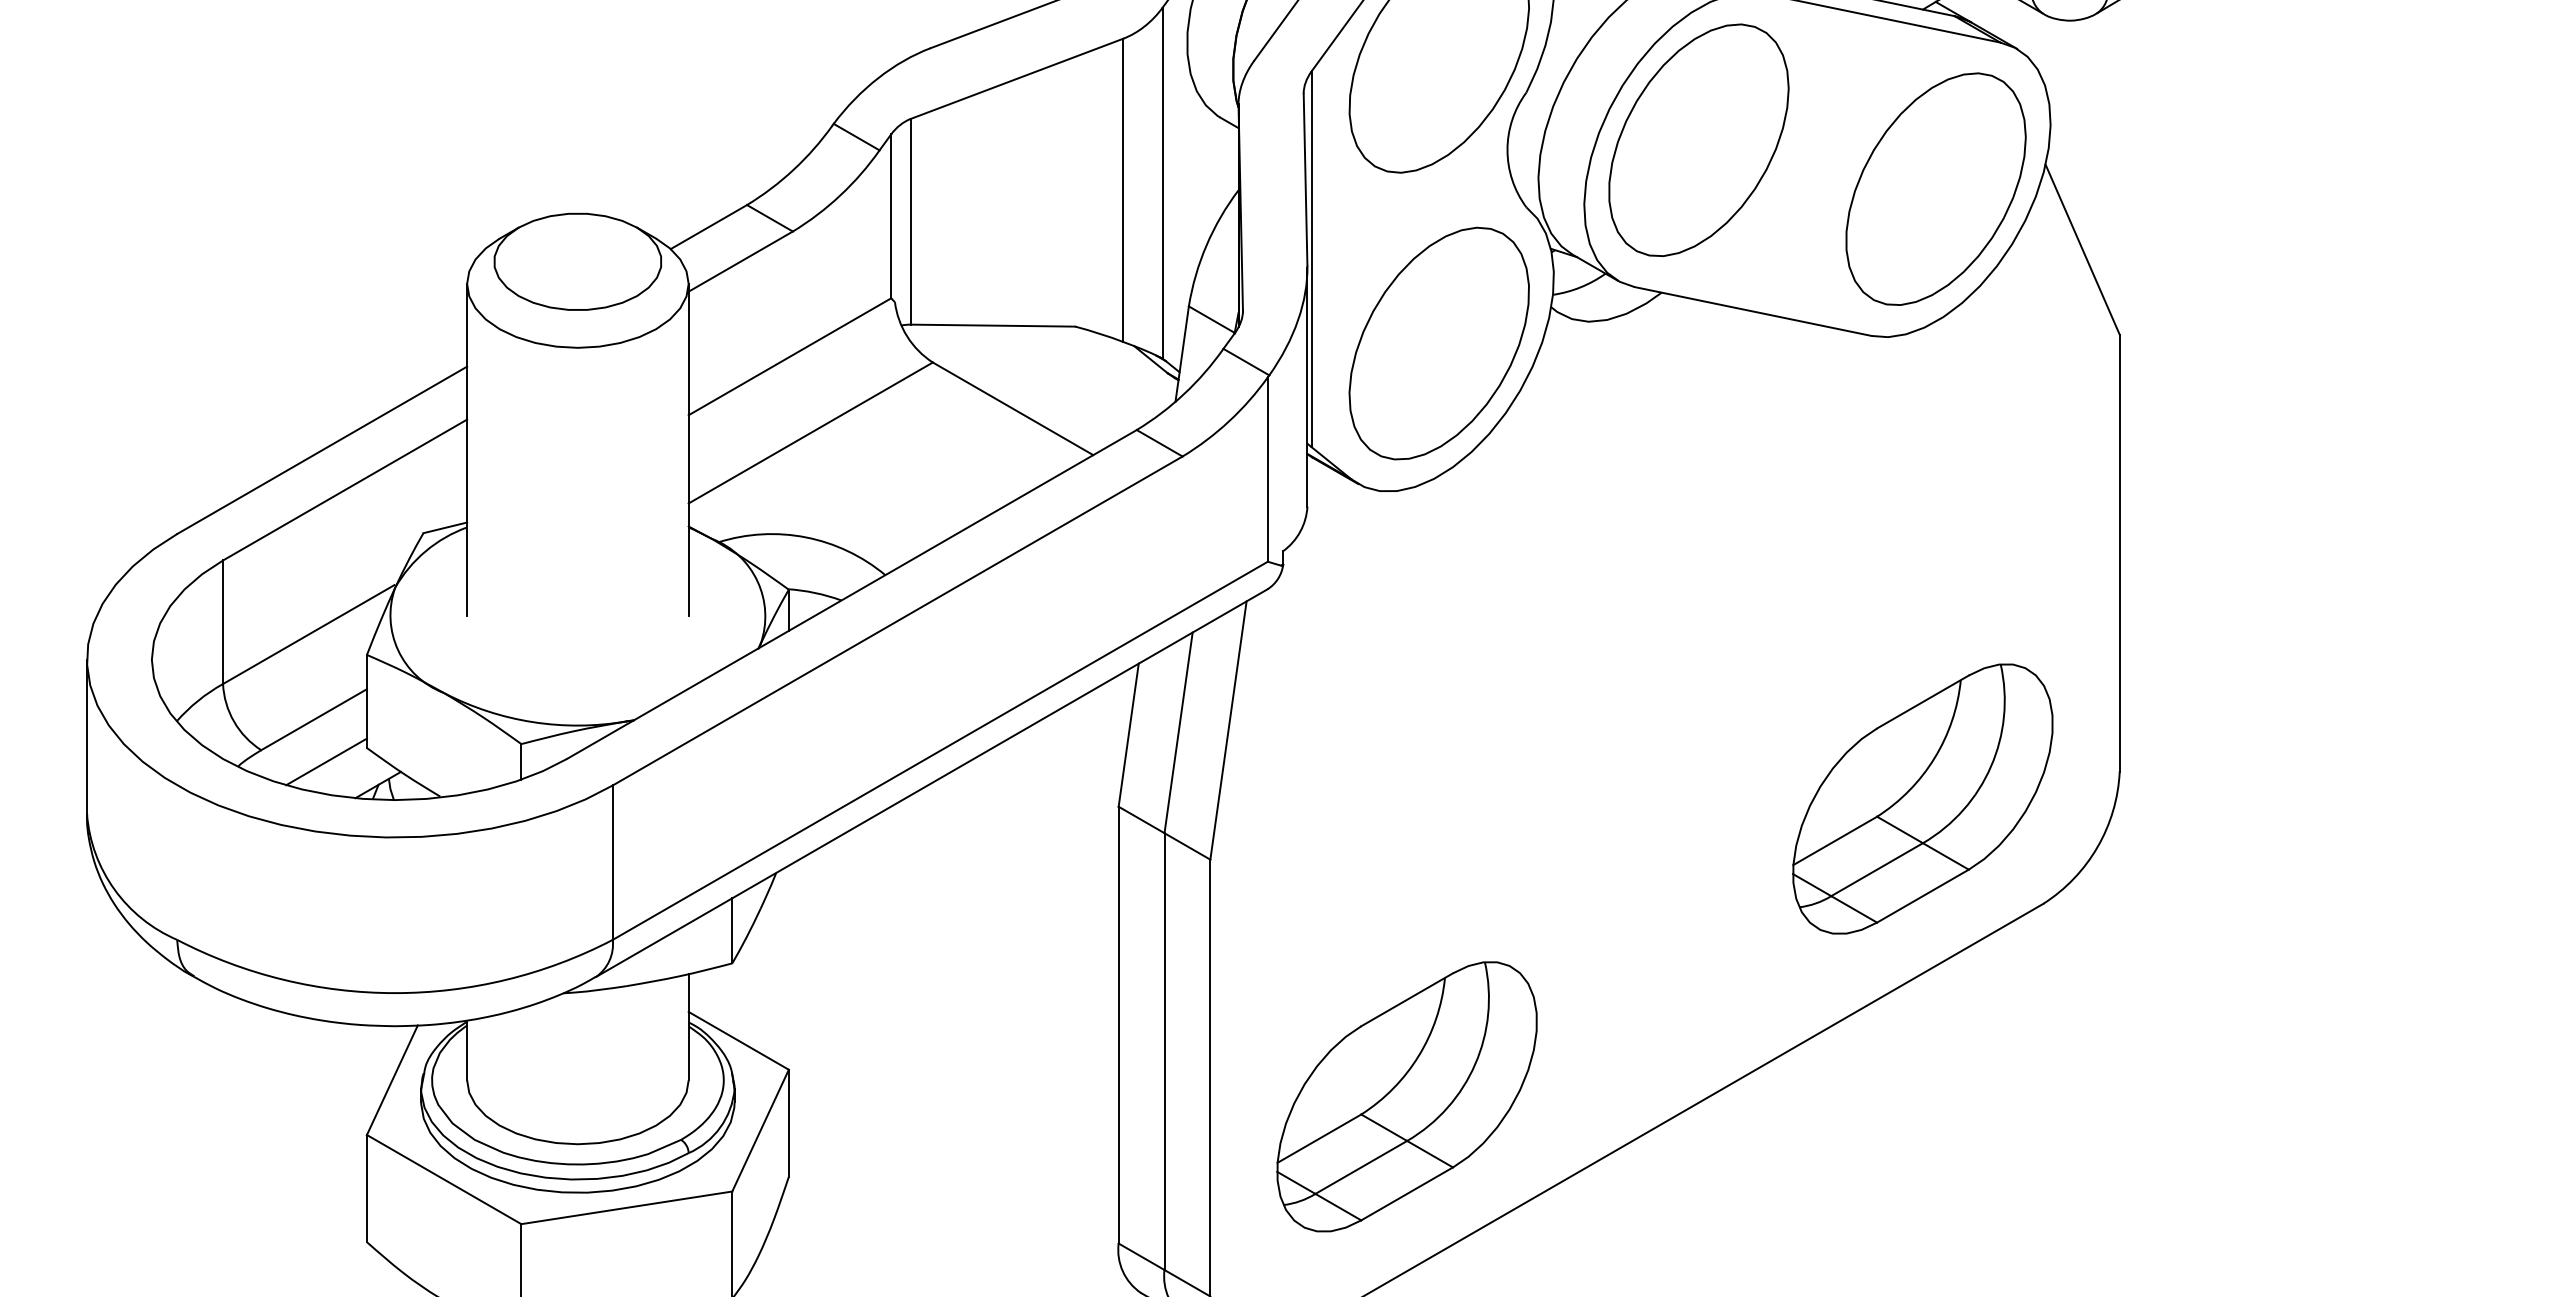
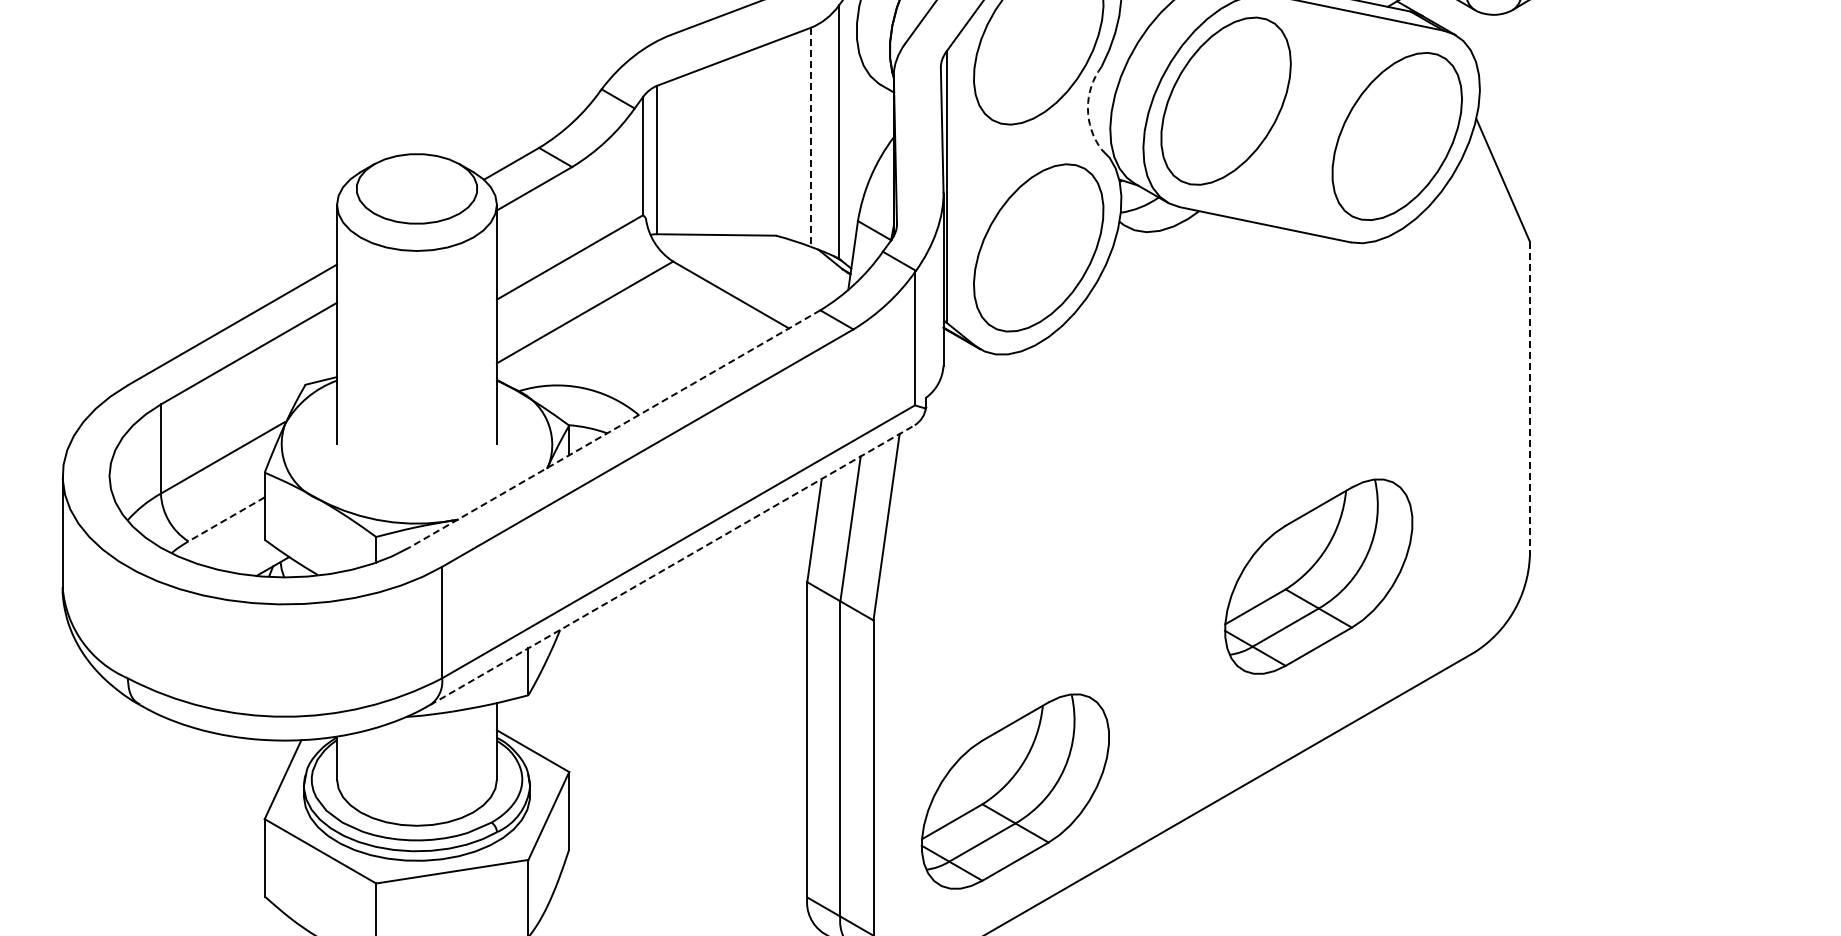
arc: (1506, 150) -> (1087, 108), solid -> dashed
line: (1123, 190) -> (810, 137), solid -> dashed
line: (2119, 553) -> (1529, 399), solid -> dashed
line: (851, 595) -> (614, 429), solid -> dashed
line: (313, 719) -> (226, 519), solid -> dashed
line: (326, 761) -> (235, 549), removed
line: (931, 783) -> (672, 565), solid -> dashed
part: (1922, 798) -> (1318, 576), moved

